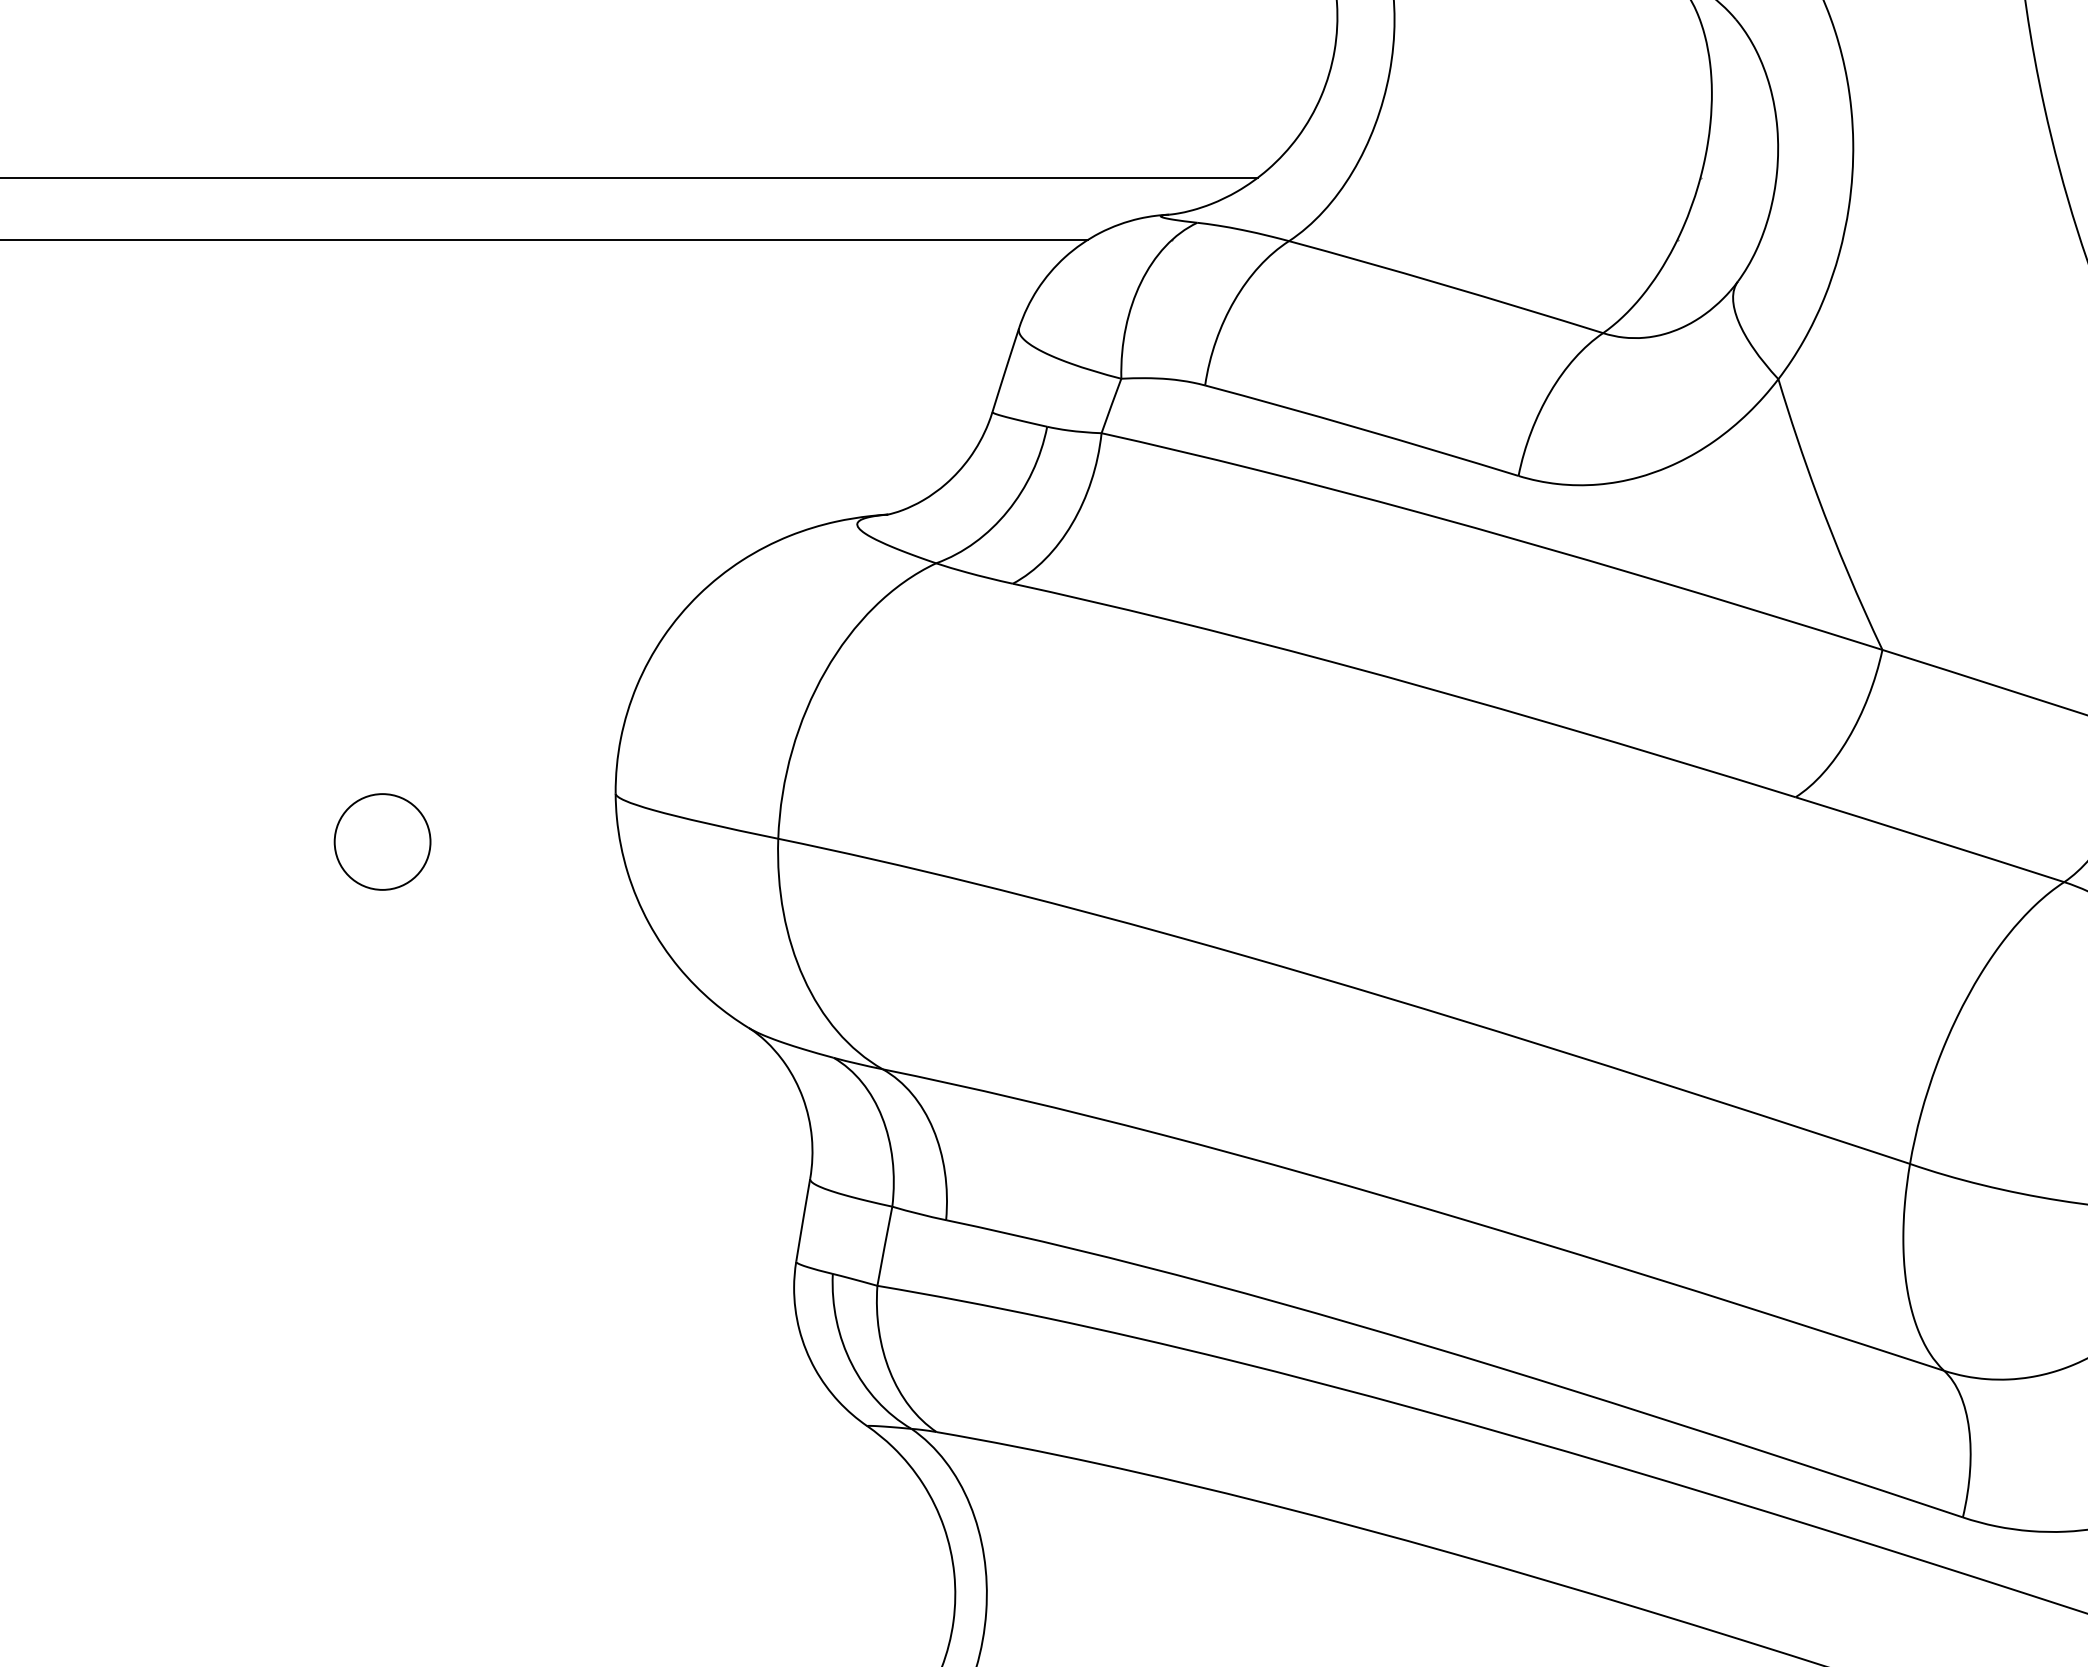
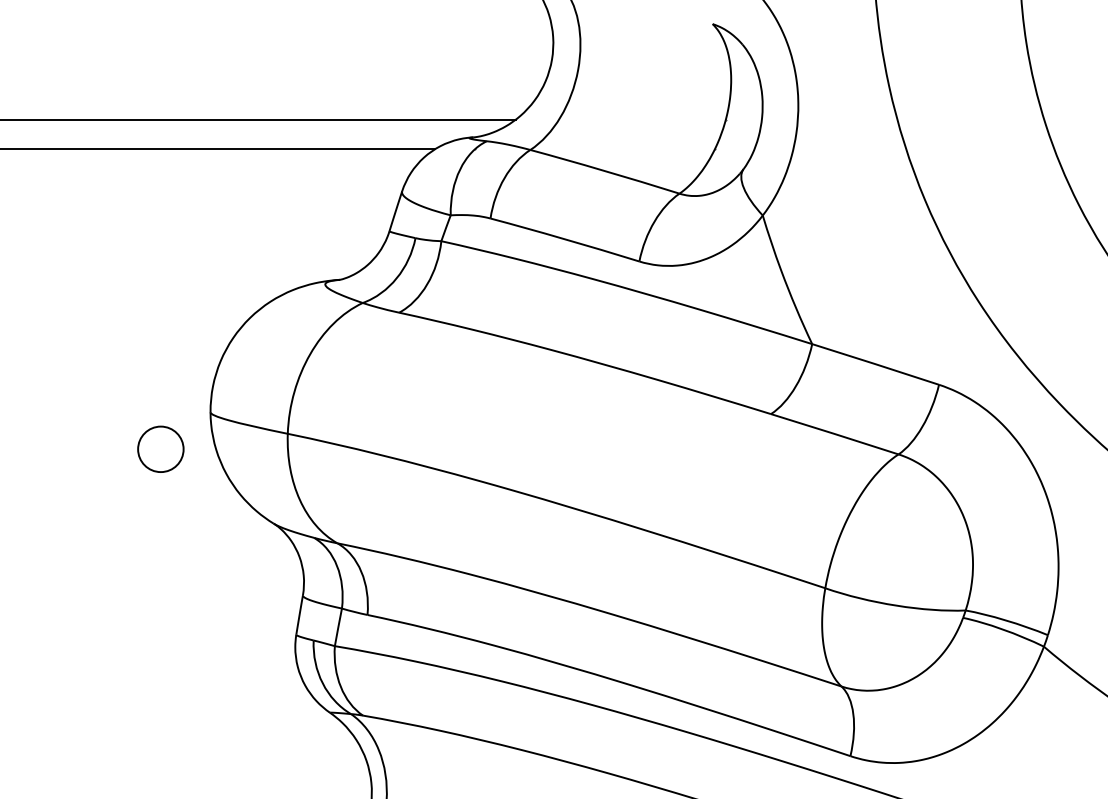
circle: (381, 840) -> (160, 448), moved

